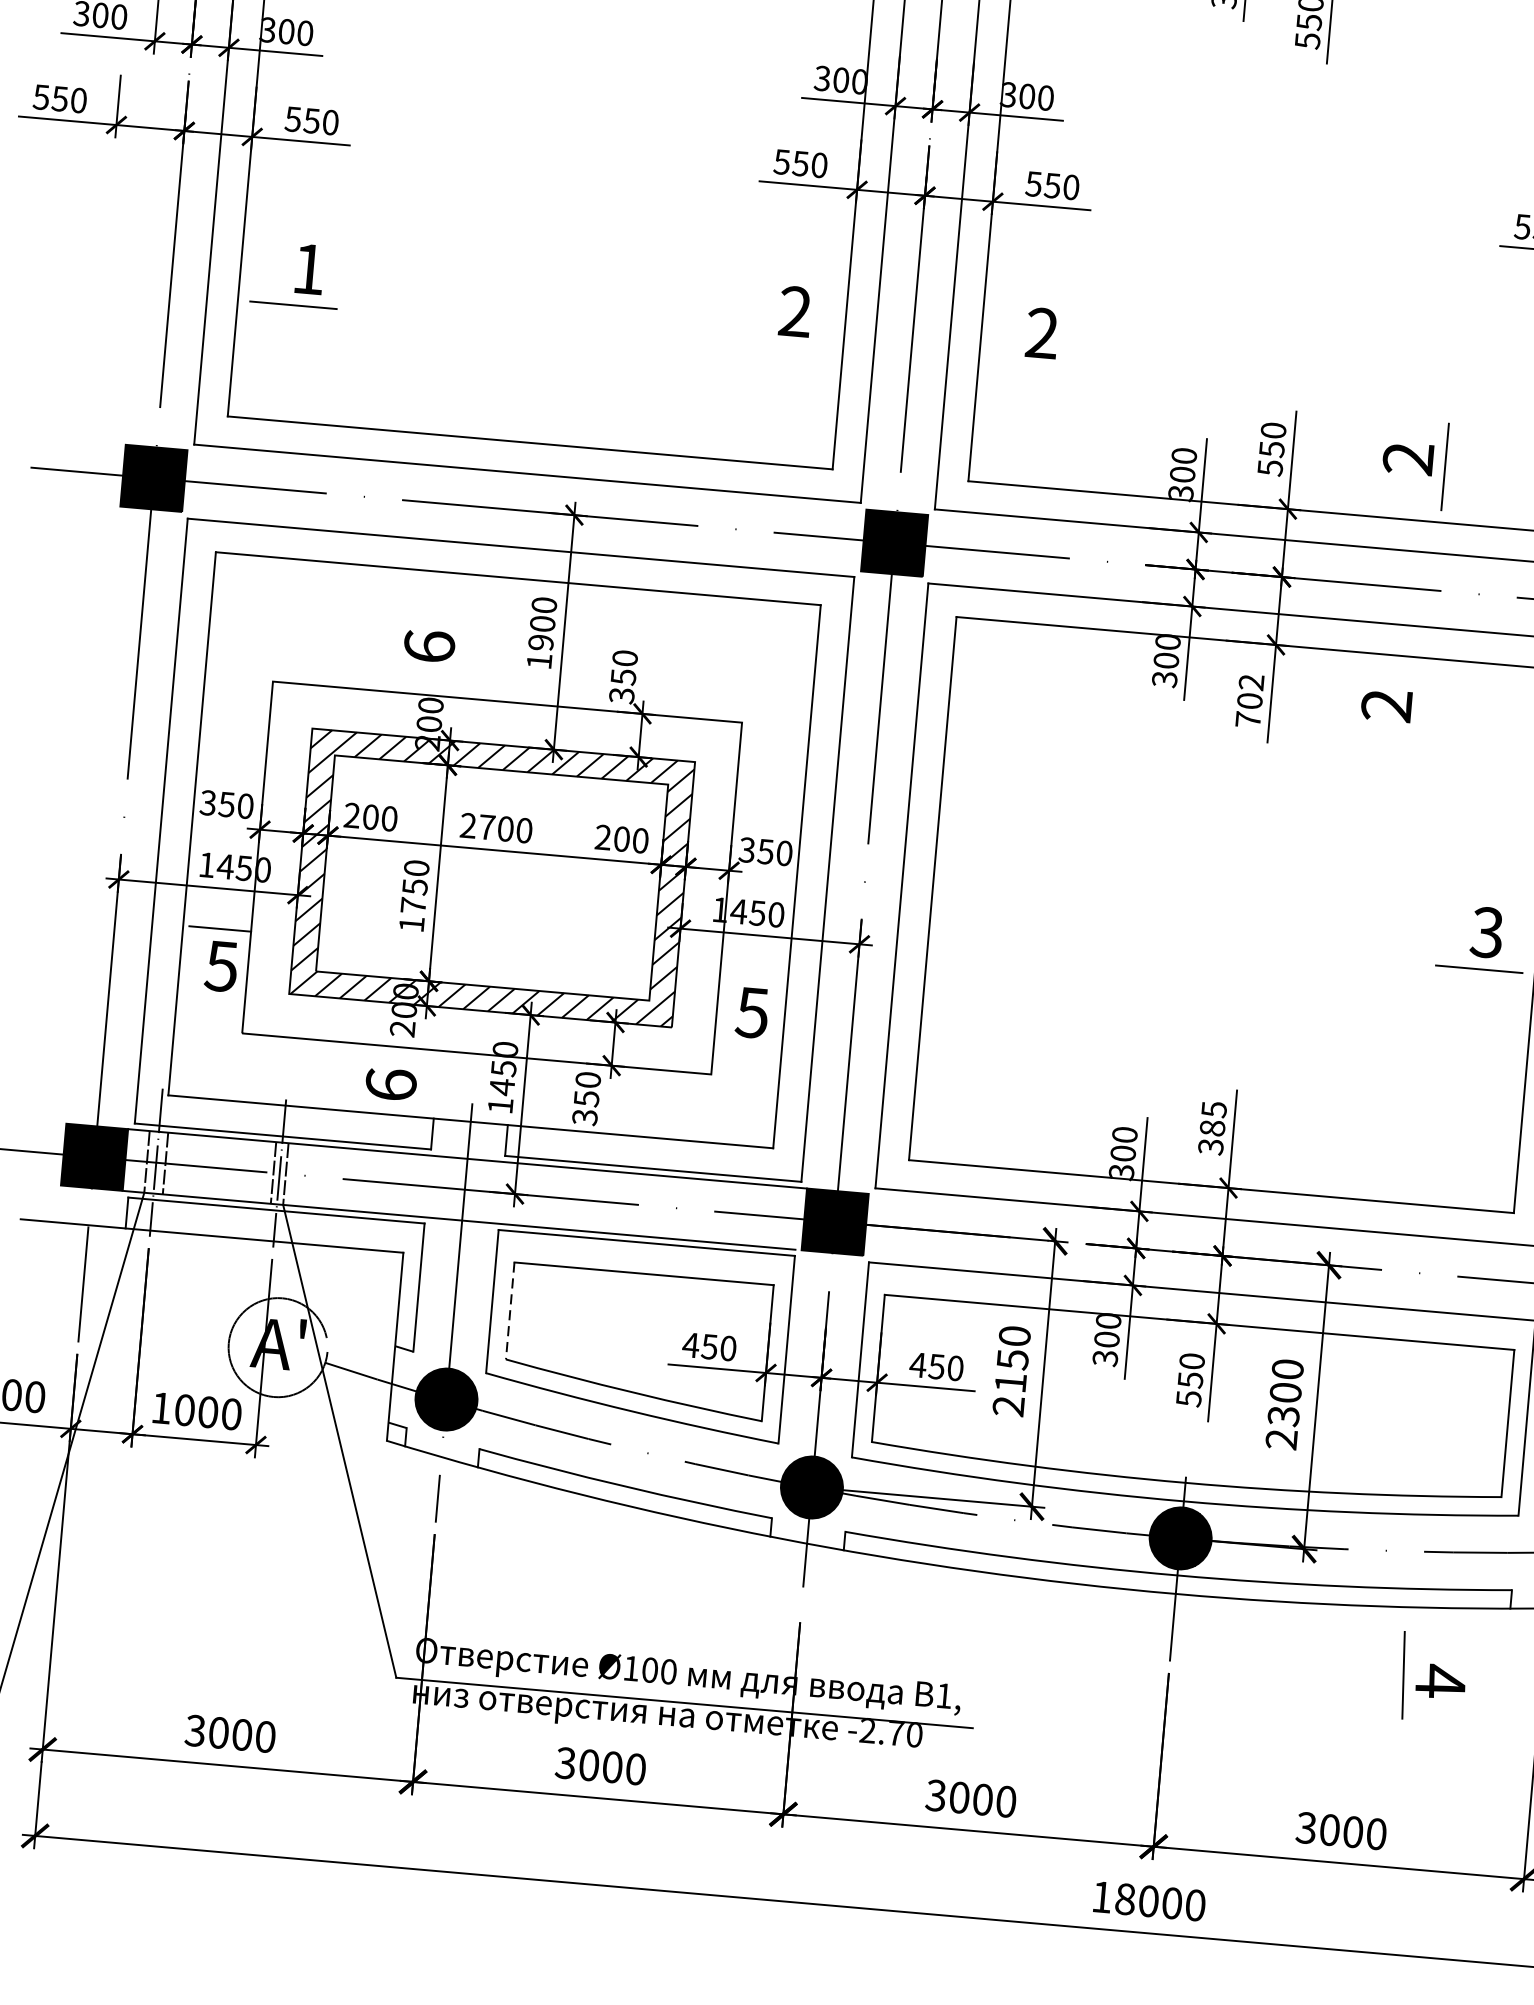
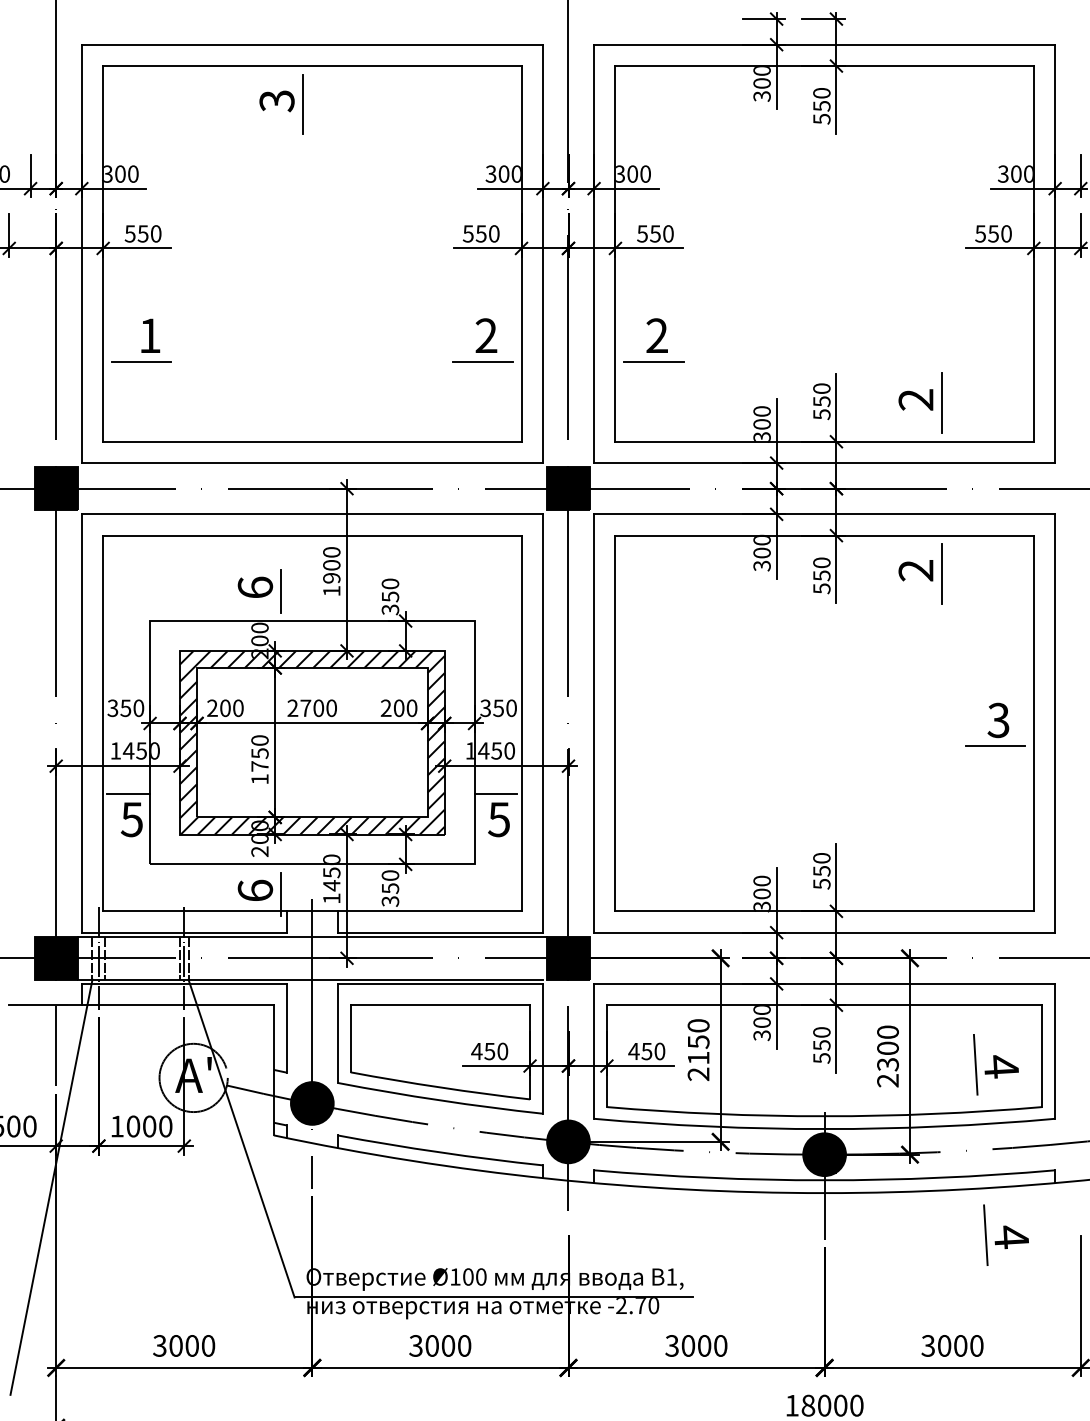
line: (786, 348) -> (482, 361), added
line: (1033, 369) -> (653, 361), added
line: (466, 654) -> (281, 590), added
text: (1249, 700) -> (821, 575), 702 -> 550
line: (1423, 714) -> (941, 574), added
line: (750, 976) -> (495, 794), added
line: (428, 1092) -> (281, 893), added
text: (1212, 1127) -> (821, 870), 385 -> 550
line: (509, 1310) -> (350, 1038), dashed -> solid
part: (1439, 1429) -> (995, 1064), added

